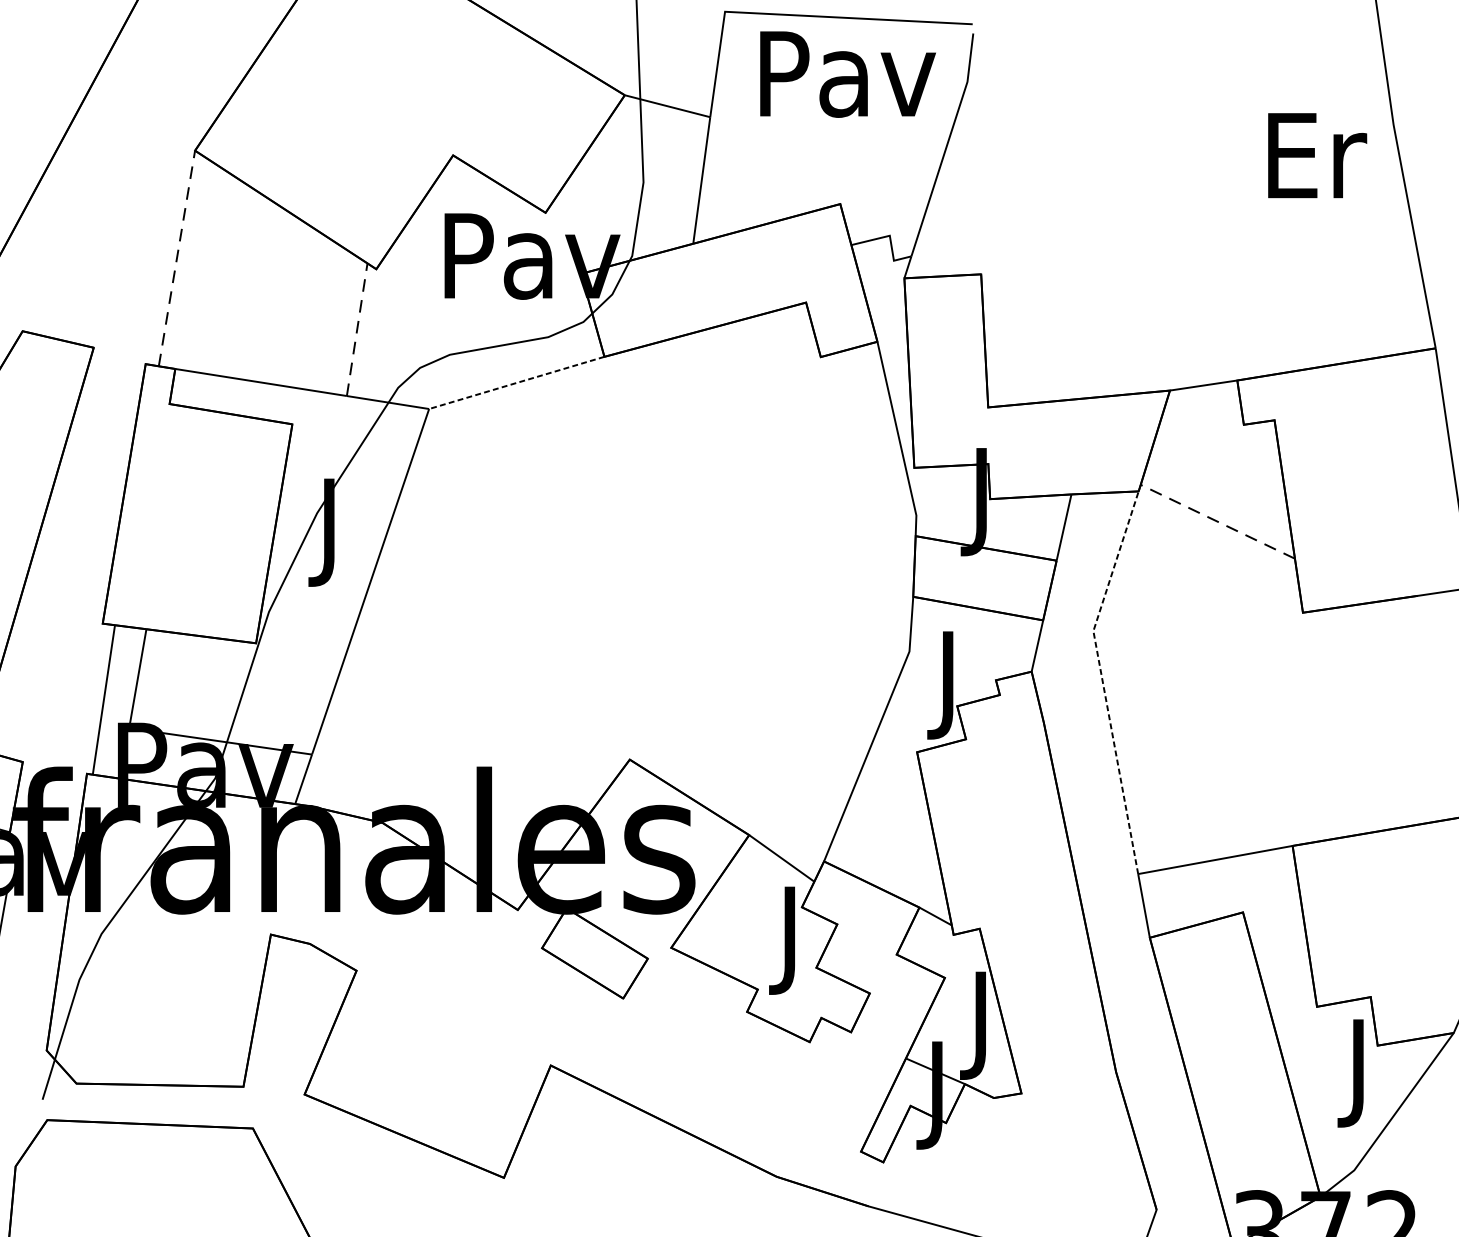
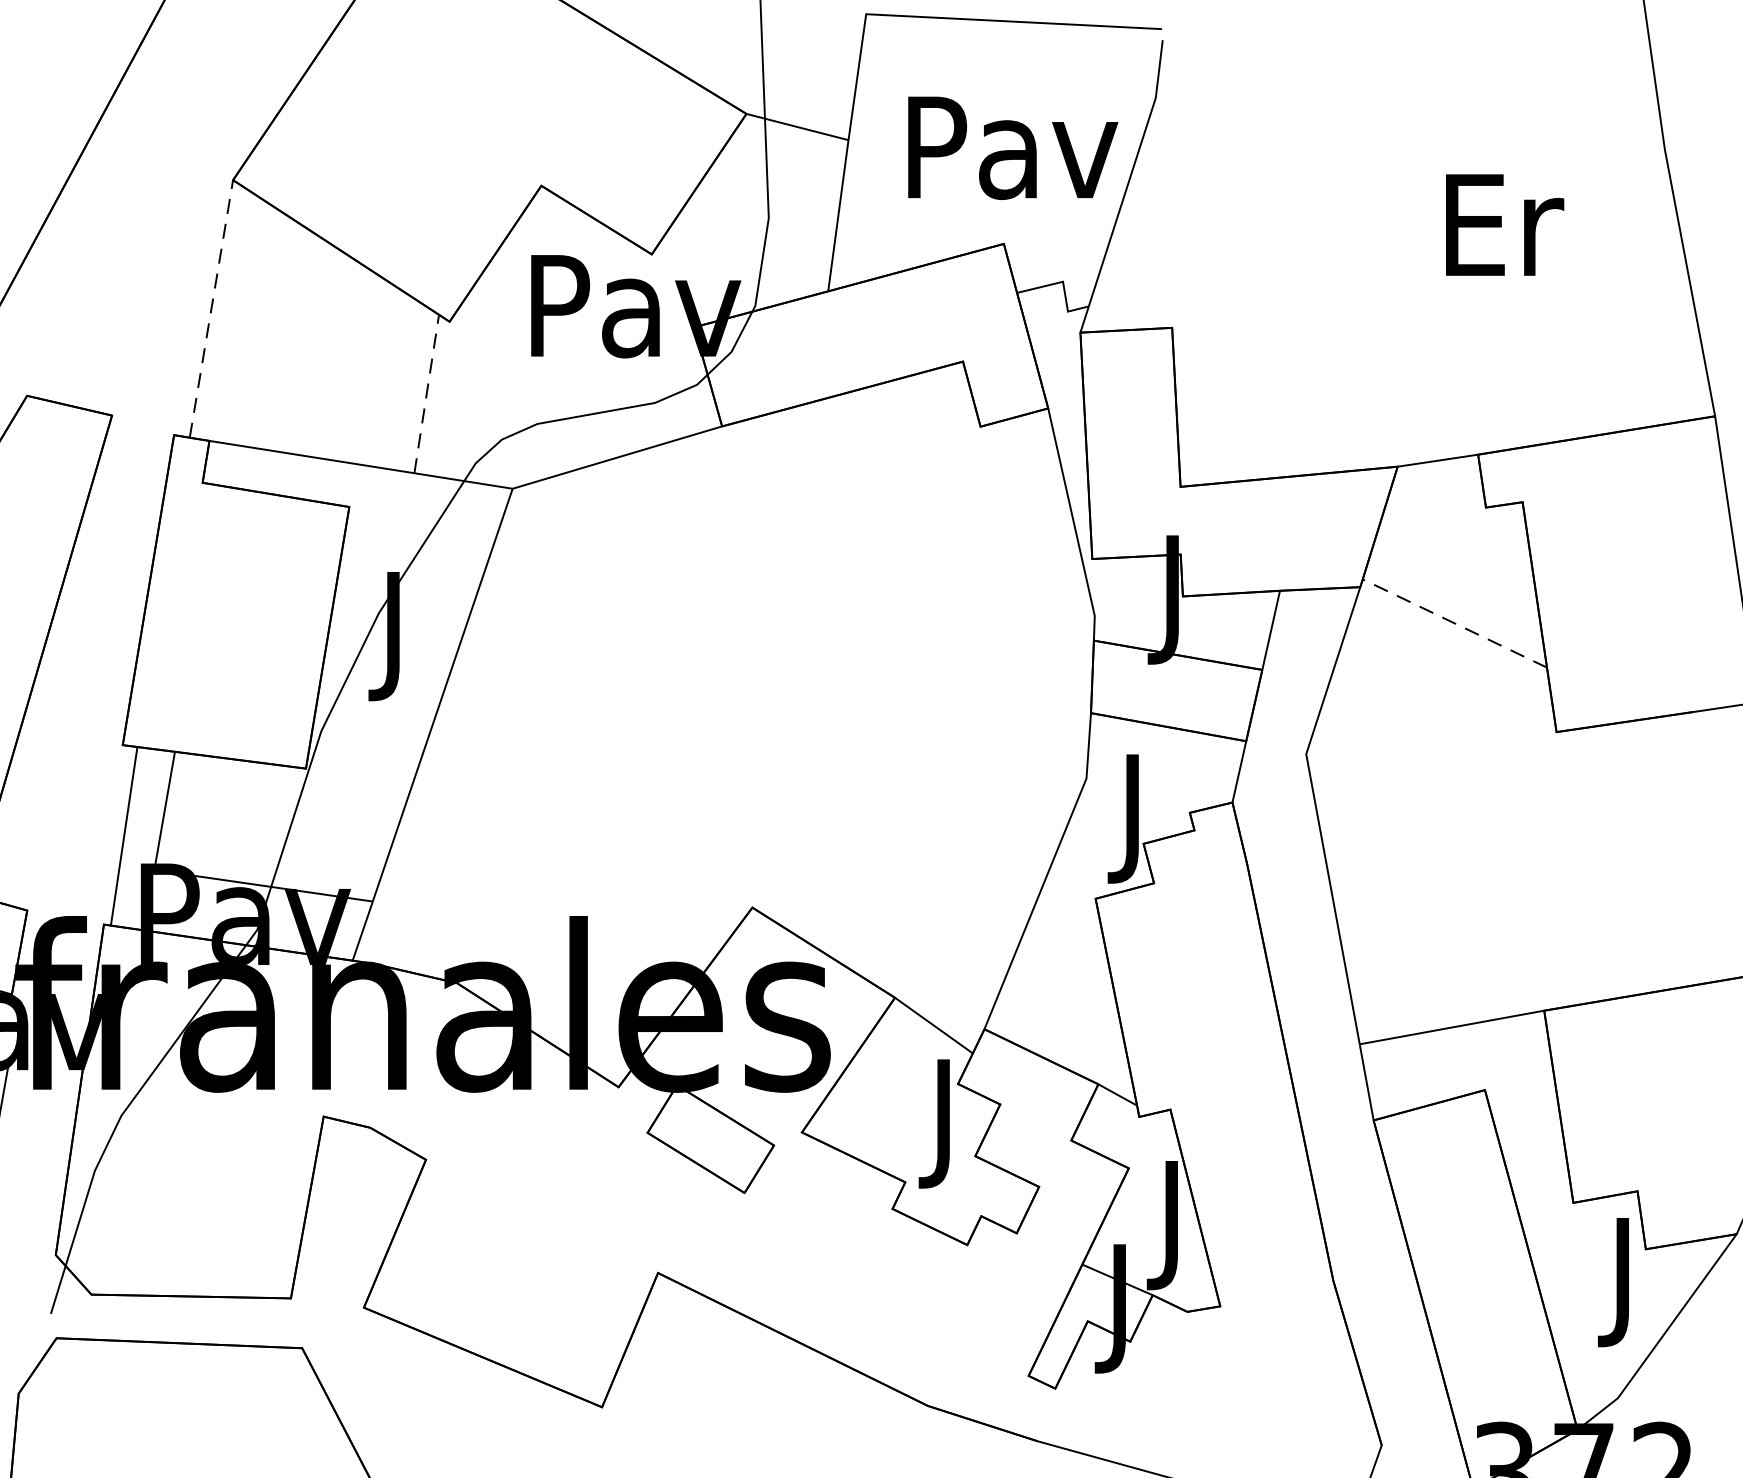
text: (848, 73) -> (1013, 147), moved
text: (1317, 155) -> (1505, 224), moved
line: (516, 382) -> (616, 457), dashed -> solid
line: (1102, 679) -> (1316, 811), dashed -> solid

